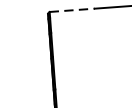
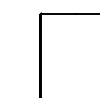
line: (72, 10) -> (58, 13), dashed -> solid

